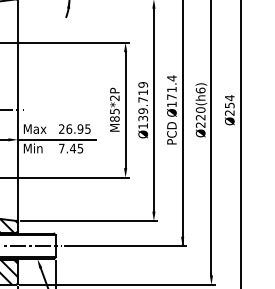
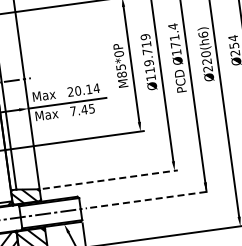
text: (114, 98) -> (118, 54), M85*2P -> M85*0P
text: (143, 118) -> (150, 70), Ø139.719 -> Ø119.719
text: (78, 128) -> (87, 89), 26.95 -> 20.14
text: (39, 148) -> (51, 114), Min -> Max
line: (89, 221) -> (110, 179), solid -> dashed
line: (126, 246) -> (150, 199), solid -> dashed

